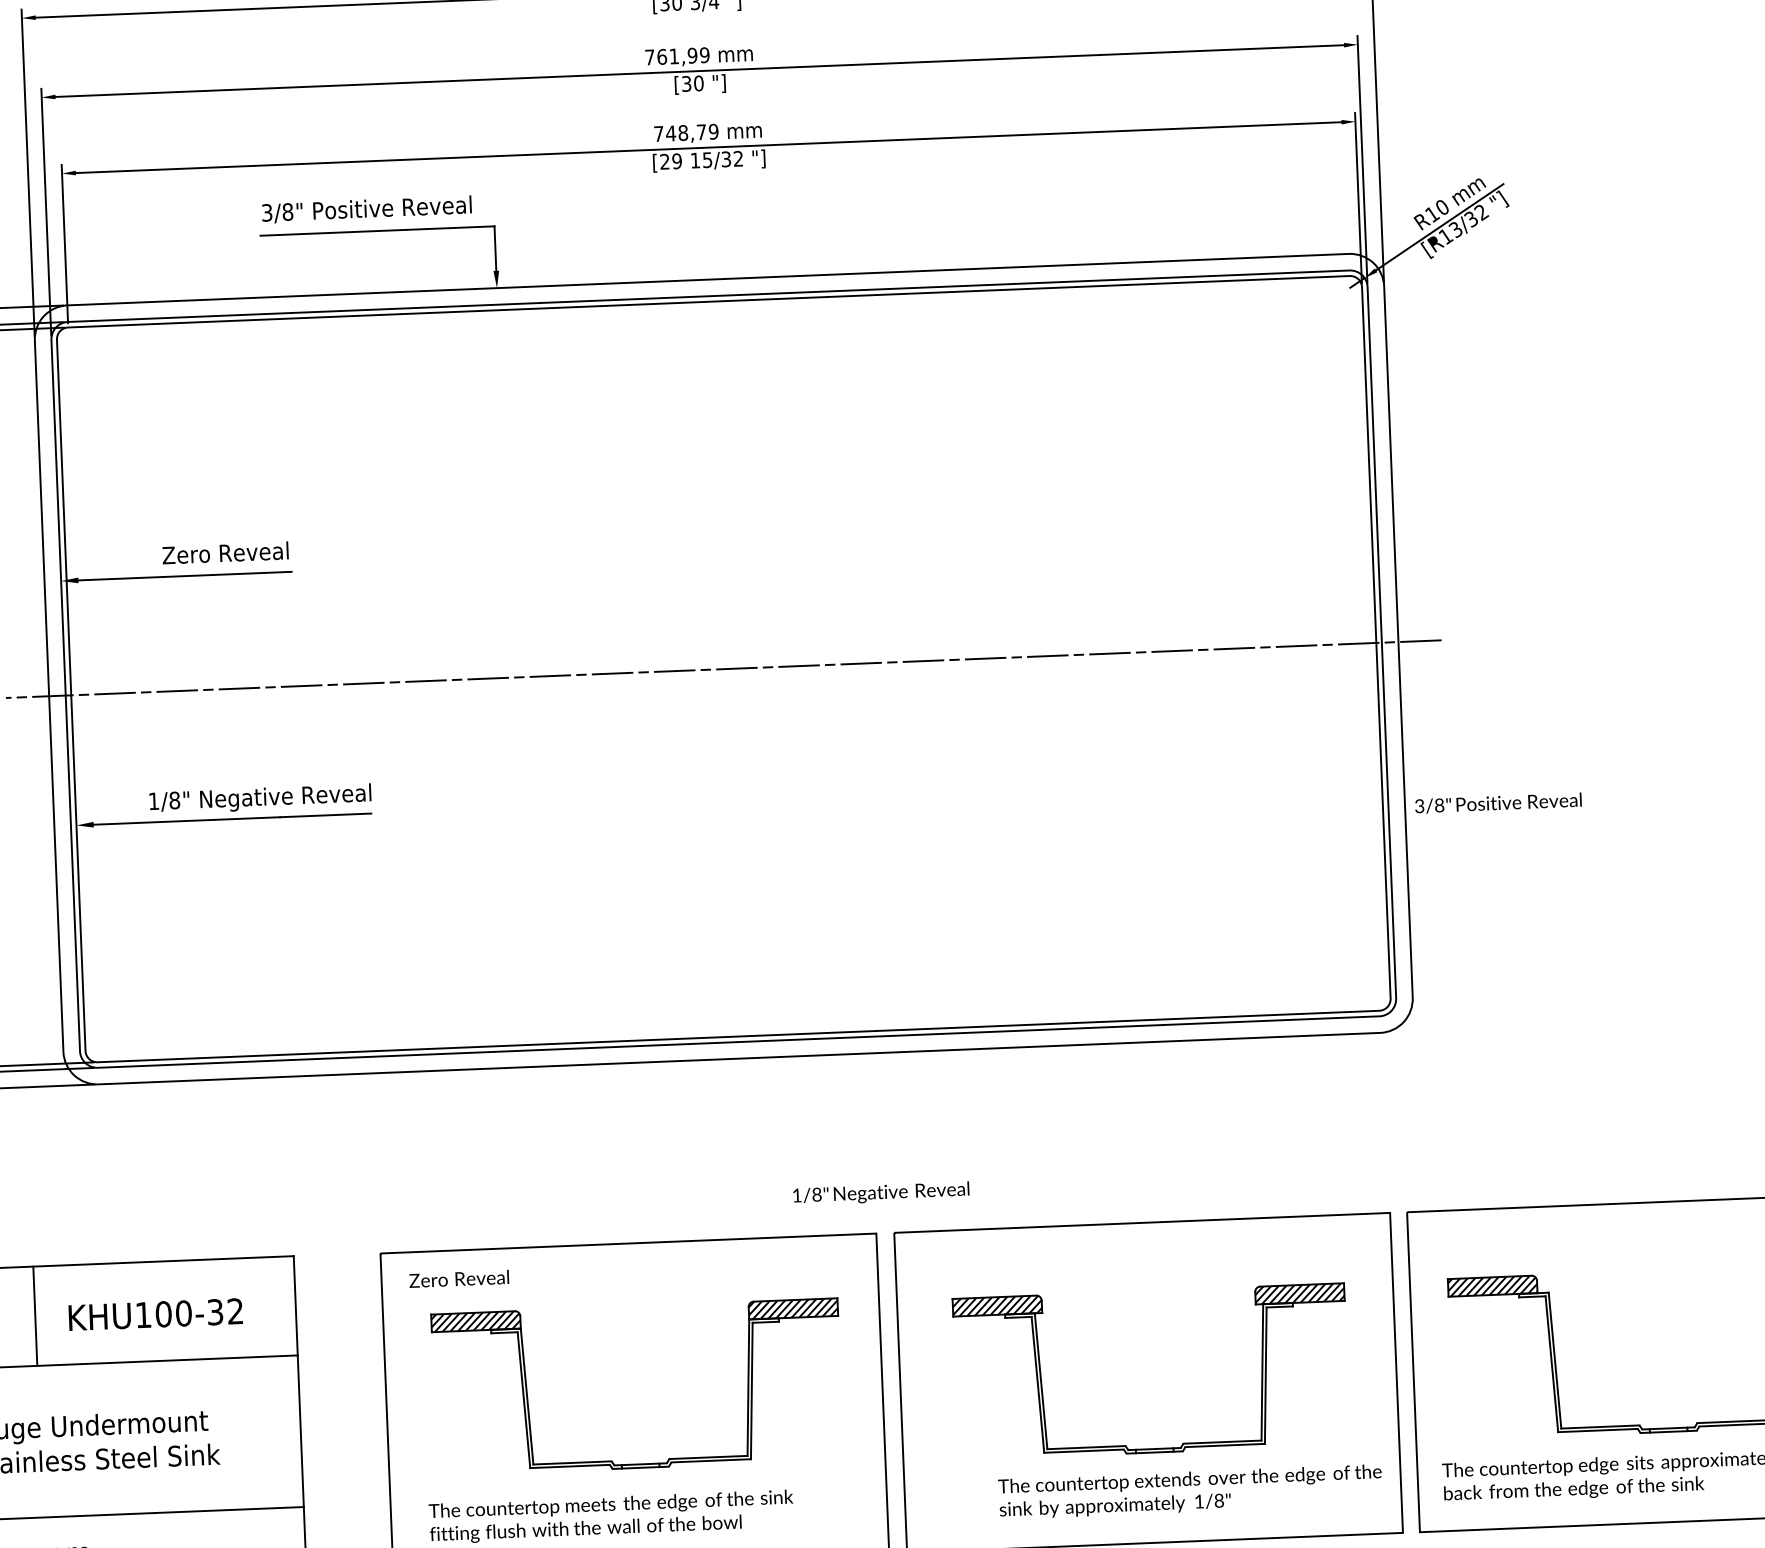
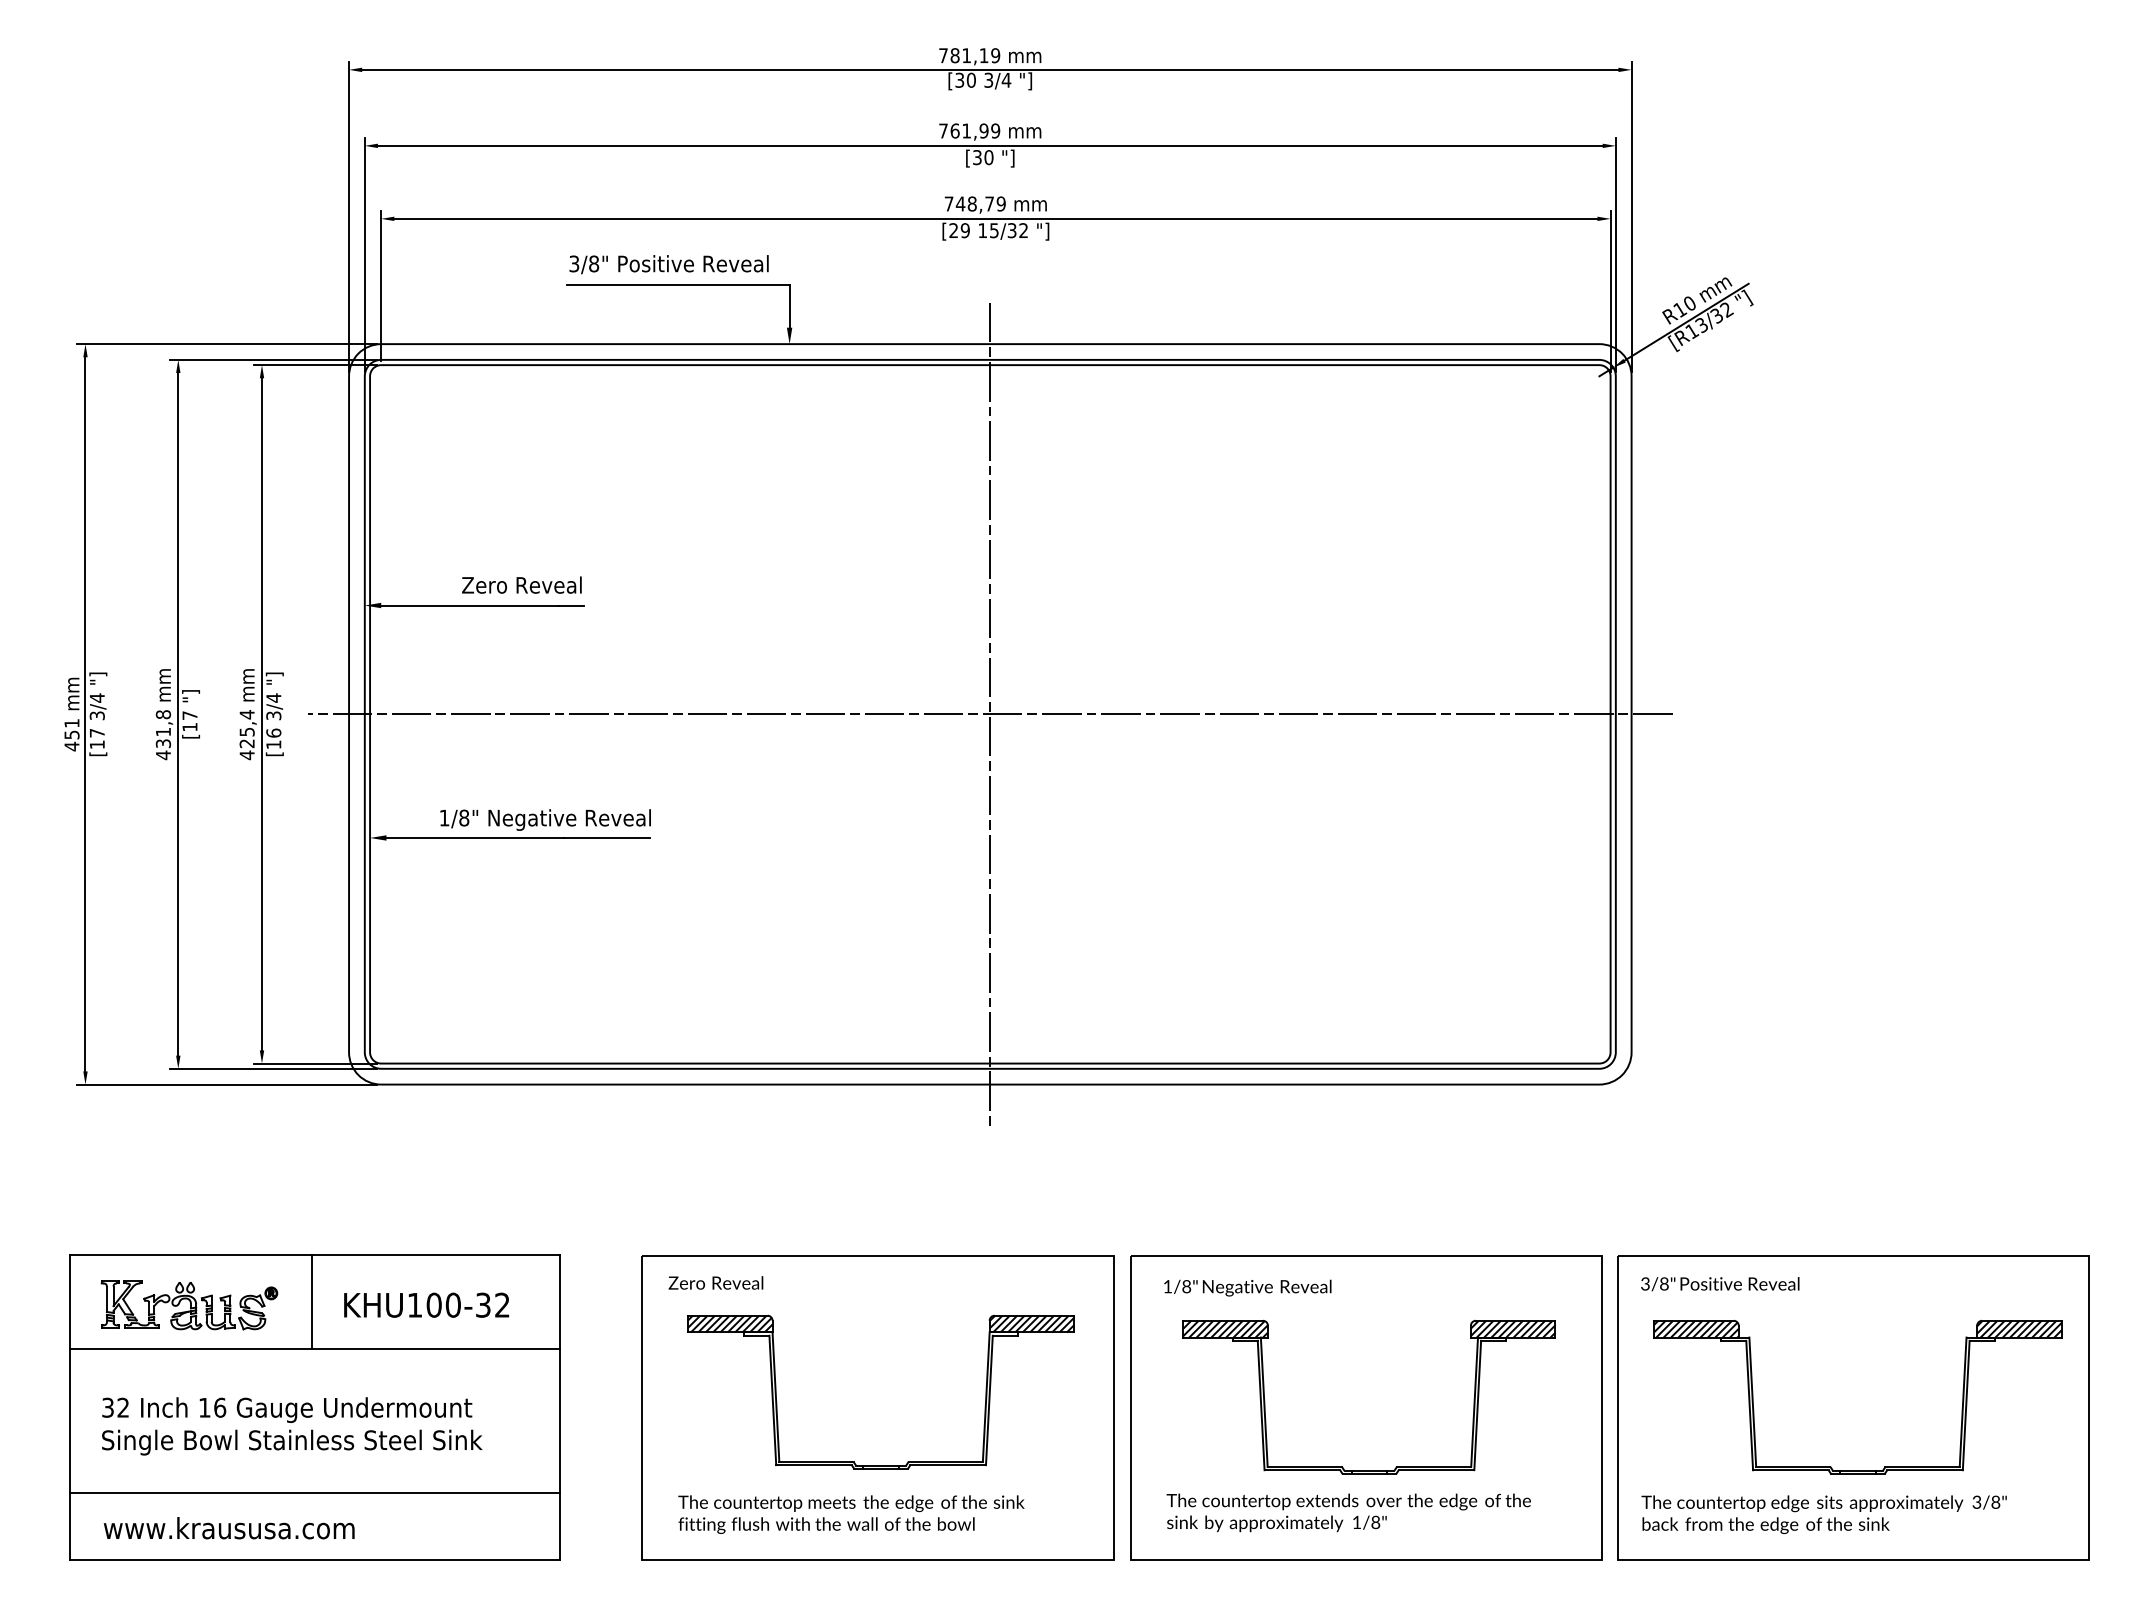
line: (723, 669) -> (990, 714), added
text: (1498, 803) -> (1720, 1284), moved
text: (880, 1193) -> (1247, 1287), moved
text: (1190, 1491) -> (1348, 1512), moved

